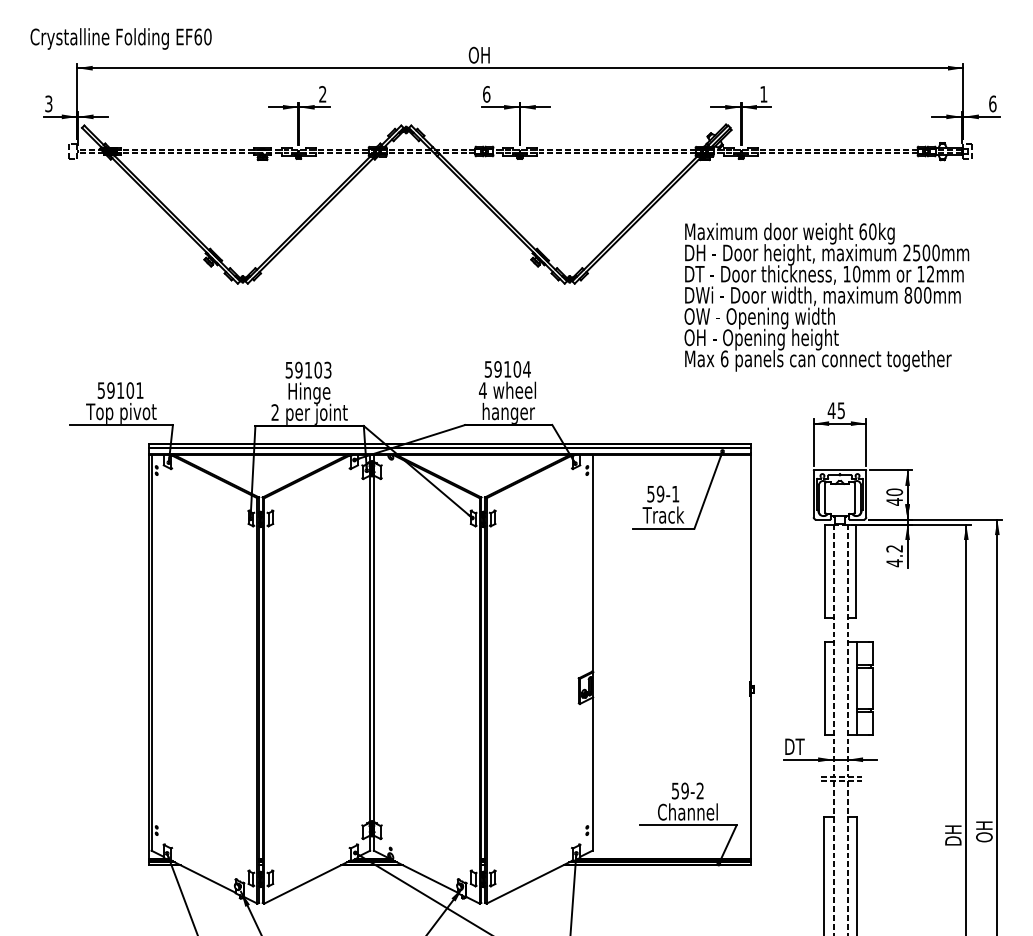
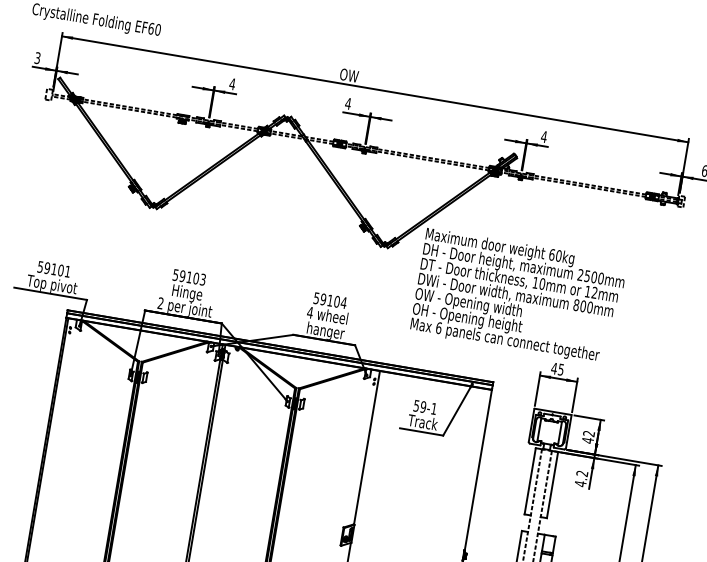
text: (487, 55) -> (353, 76), OH -> OW
text: (322, 94) -> (232, 84), 2 -> 4
text: (486, 94) -> (348, 103), 6 -> 4
text: (763, 94) -> (543, 136), 1 -> 4
text: (826, 297) -> (518, 296), moved
text: (894, 491) -> (589, 433), 40 -> 42

